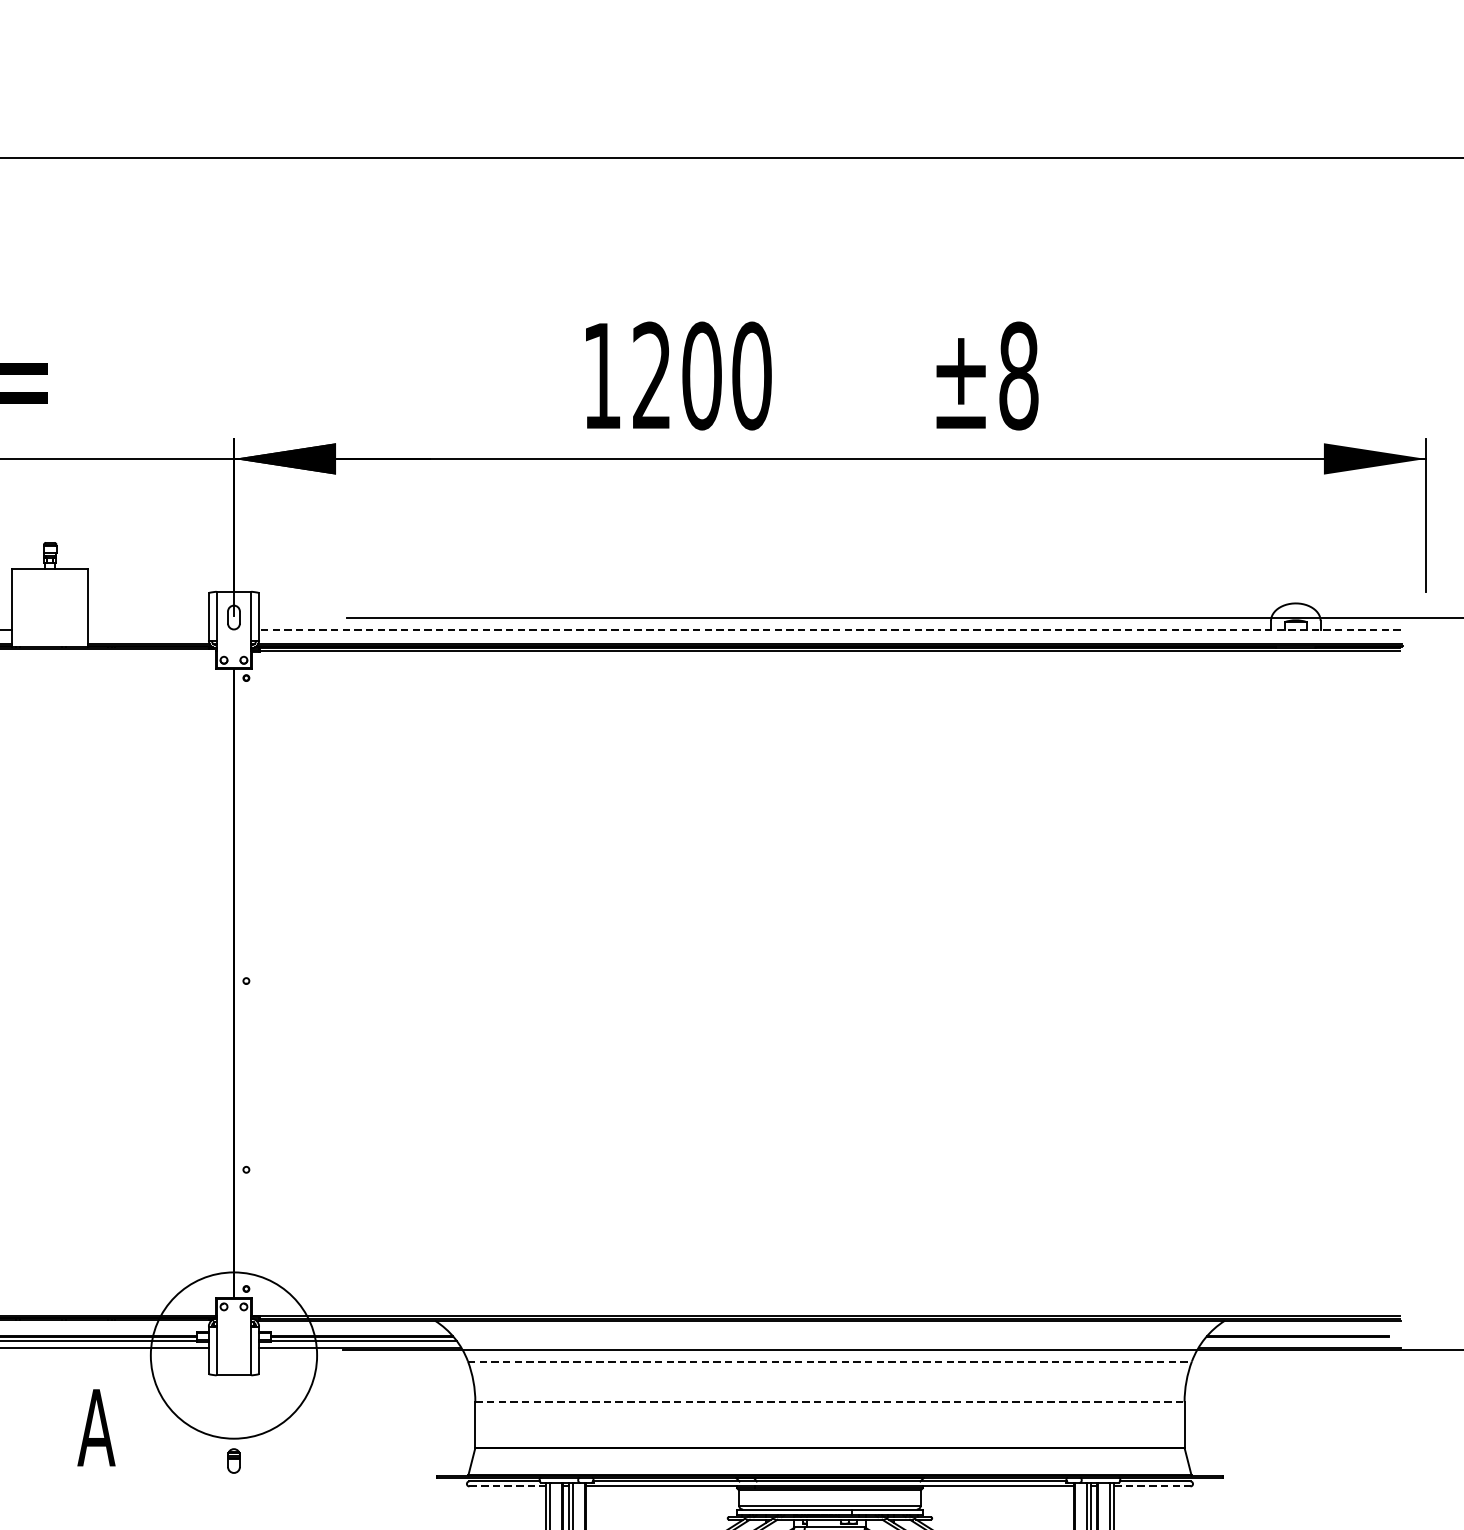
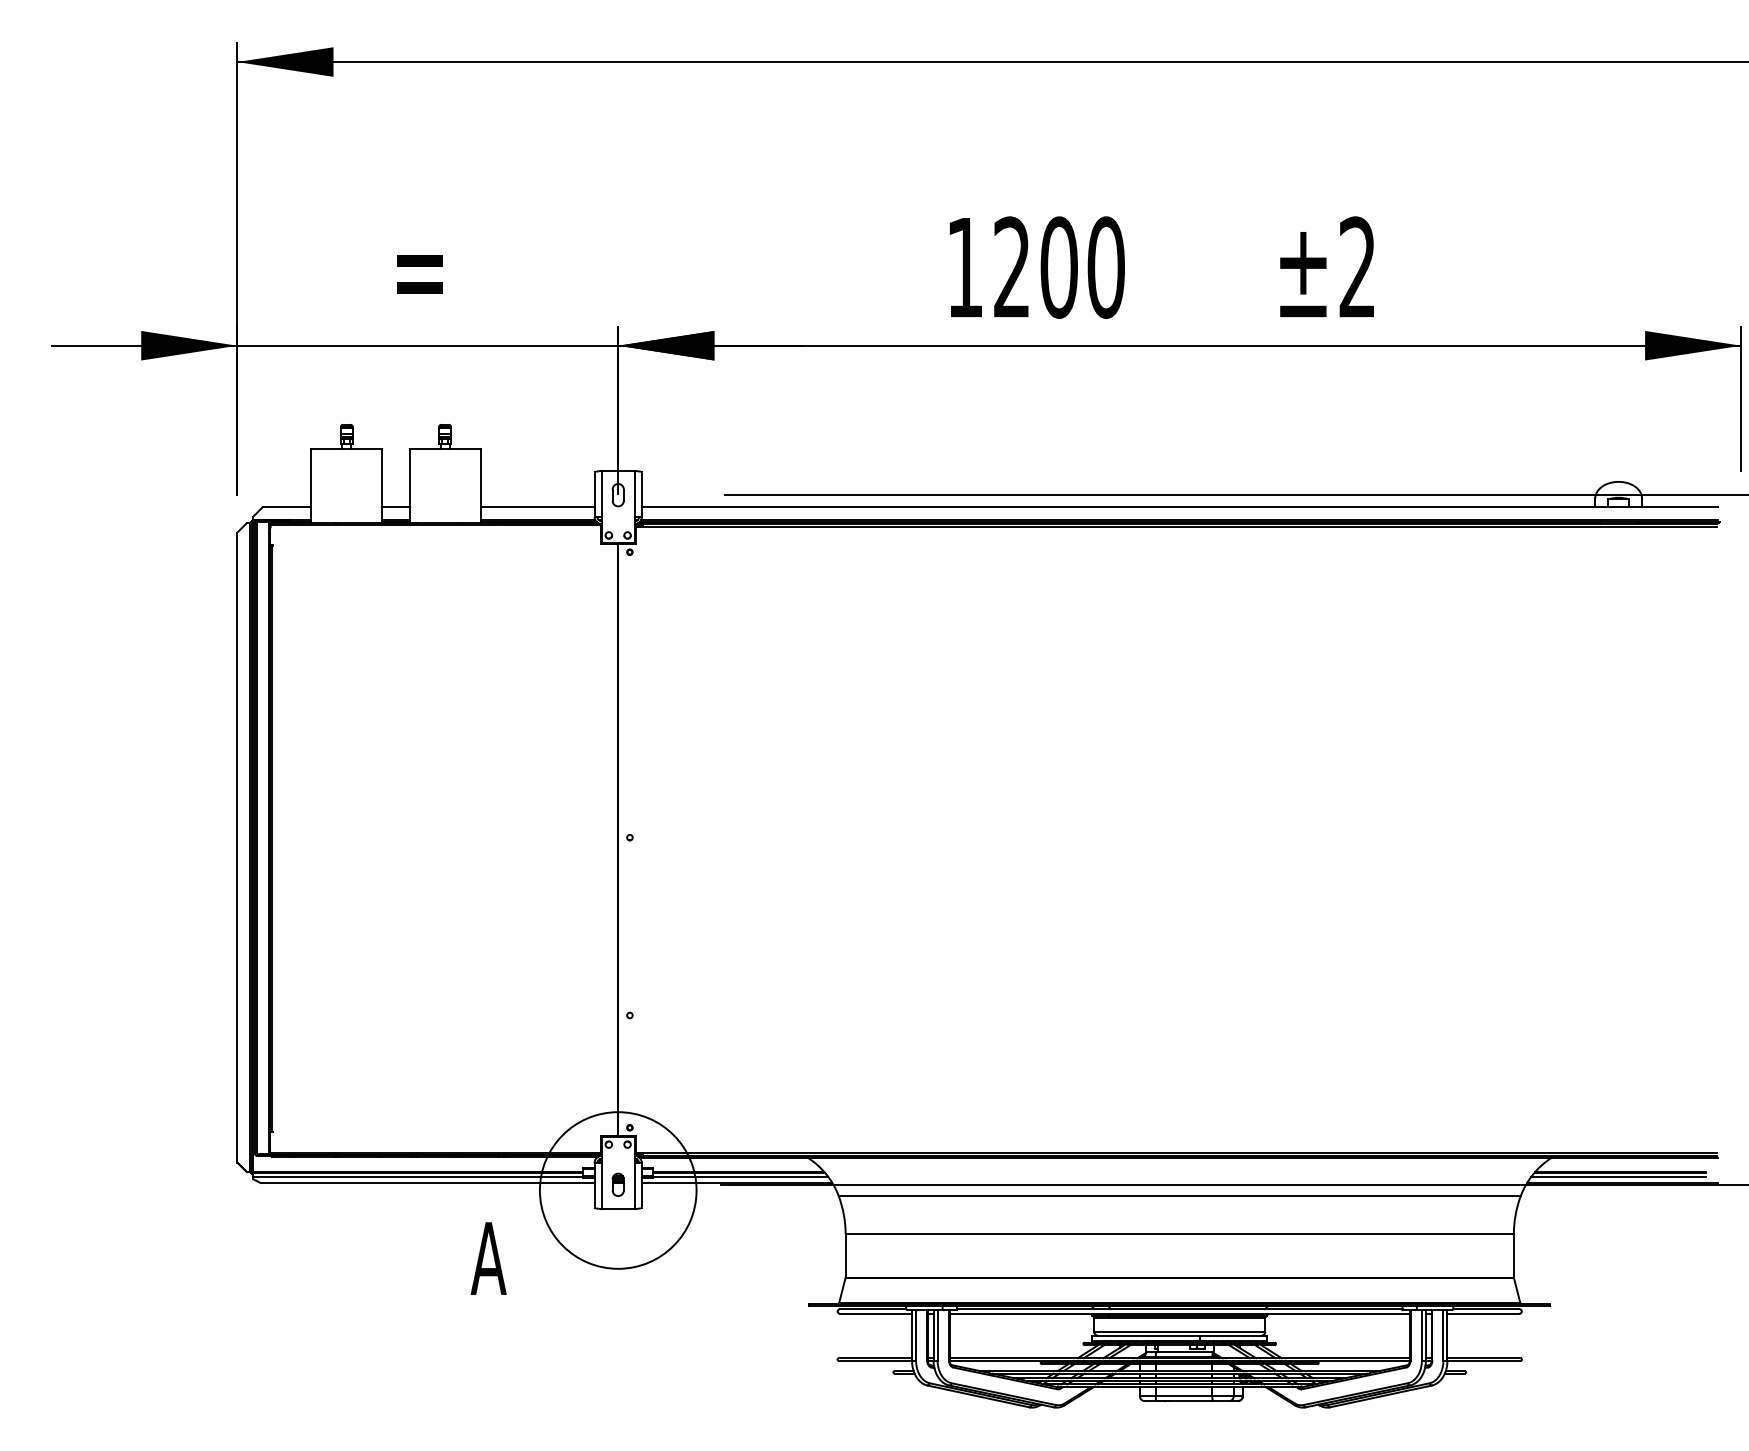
text: (1018, 375) -> (1357, 267), ±8 -> ±2
line: (148, 630) -> (537, 507), added
line: (829, 630) -> (1179, 507), dashed -> solid
line: (1295, 1341) -> (1618, 1177), added
line: (830, 1361) -> (1180, 1196), dashed -> solid
line: (830, 1402) -> (1180, 1234), dashed -> solid
part: (233, 1460) -> (617, 1184), moved
line: (508, 1486) -> (876, 1313), dashed -> solid
line: (1152, 1486) -> (1483, 1313), dashed -> solid

